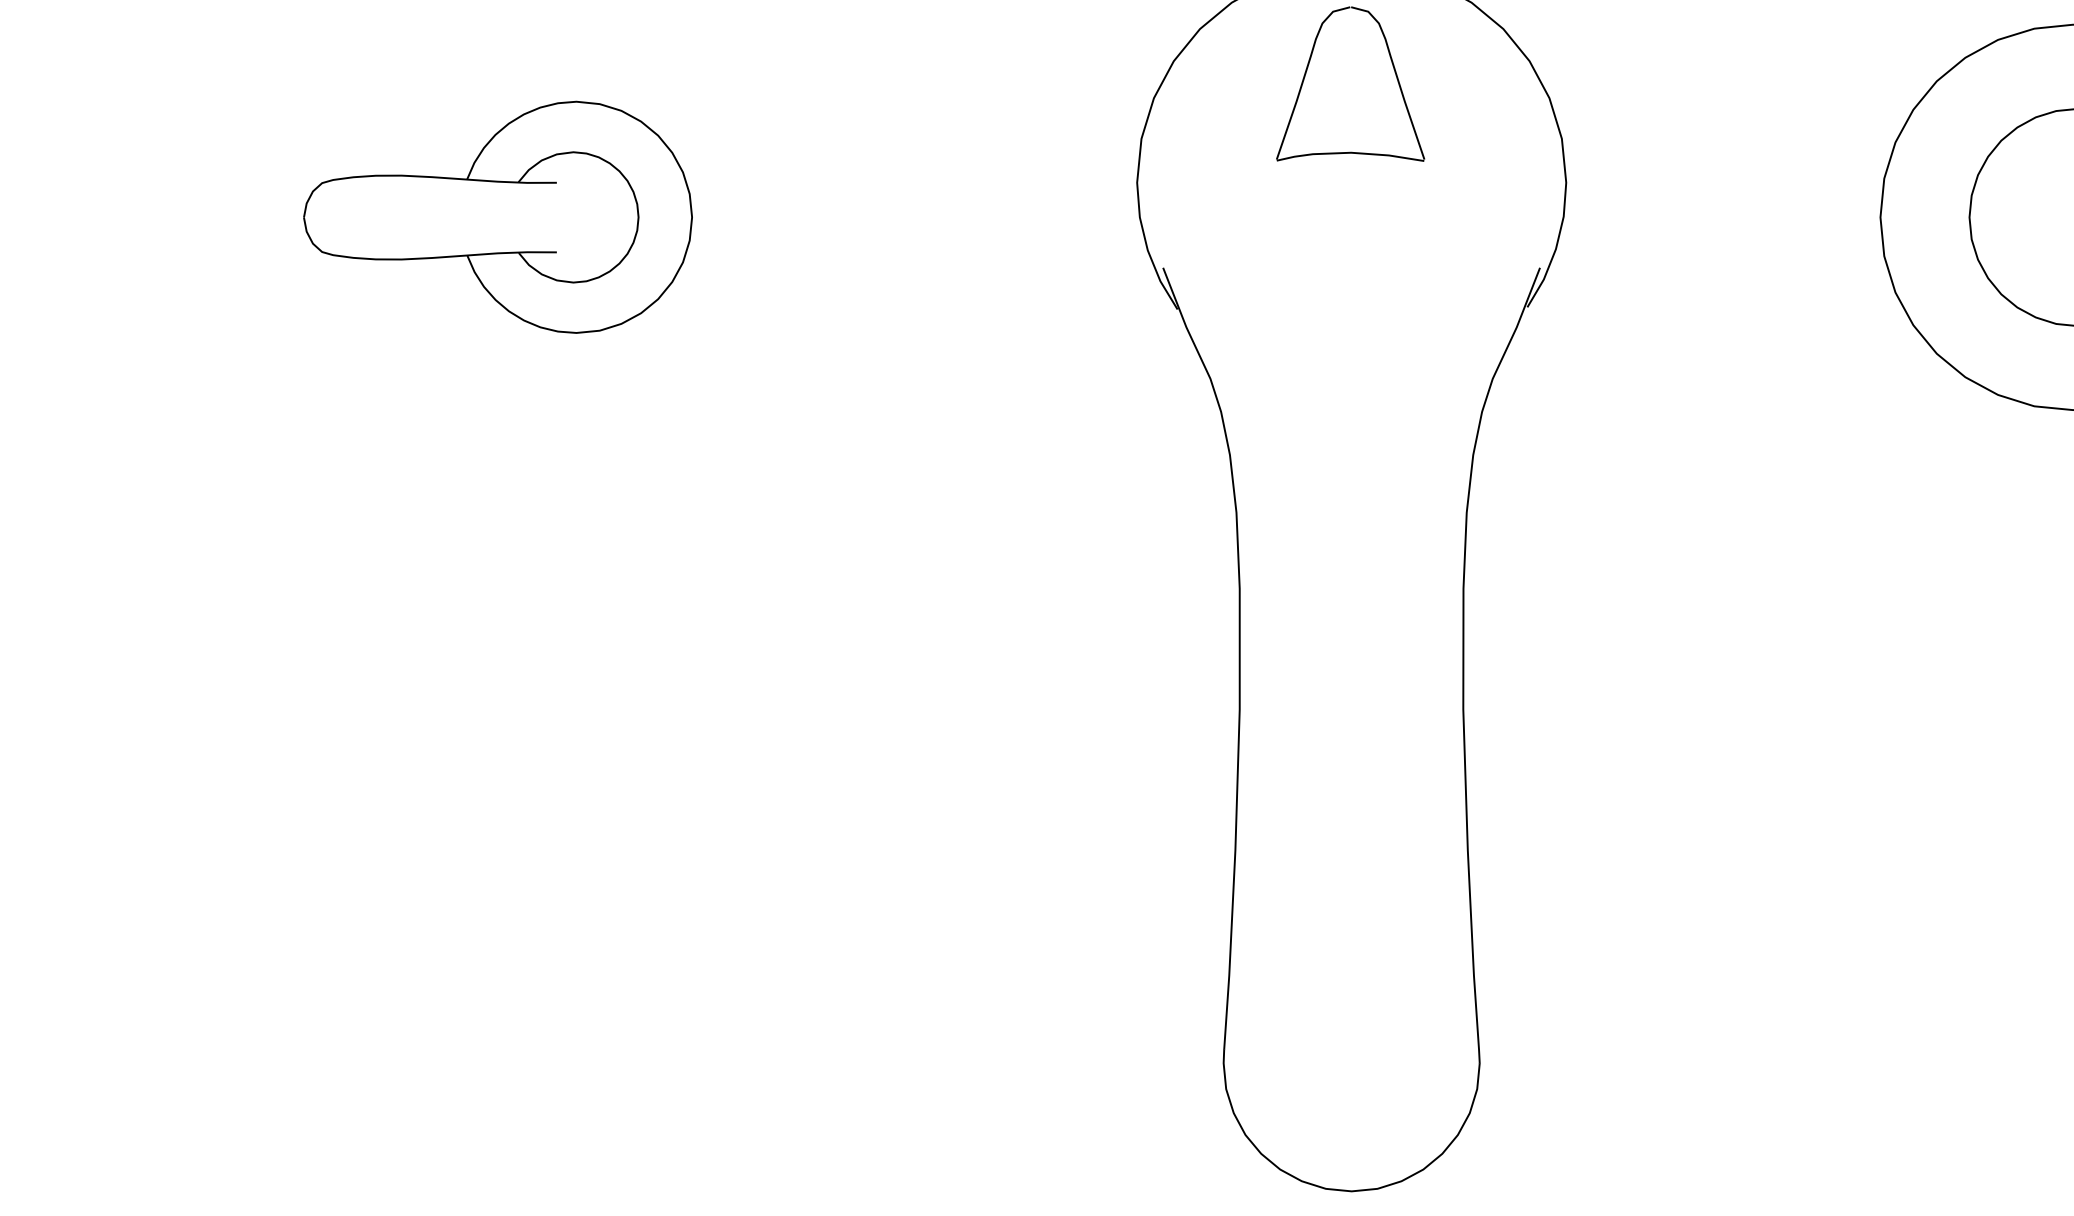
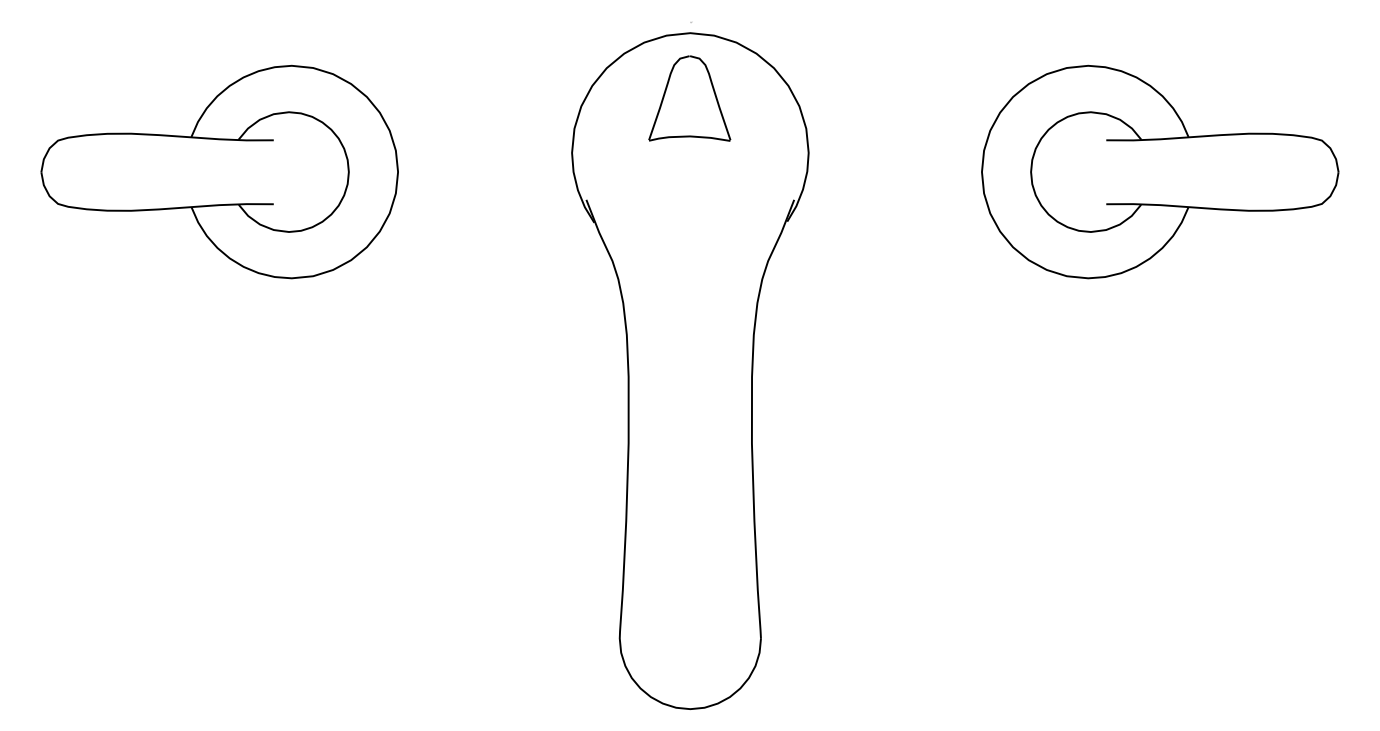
part: (497, 216) -> (219, 171), size x1.67

